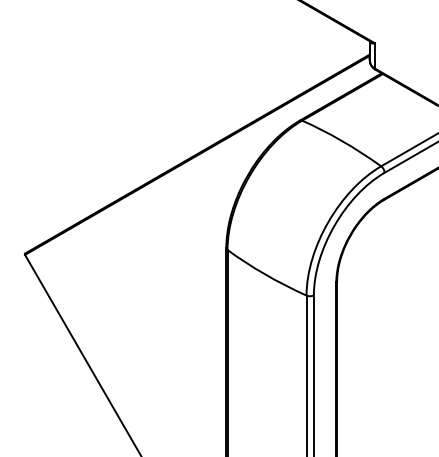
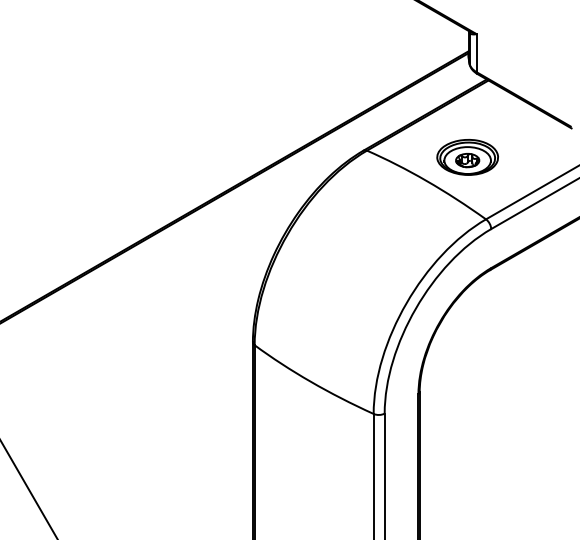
part: (368, 124) -> (466, 156), added

